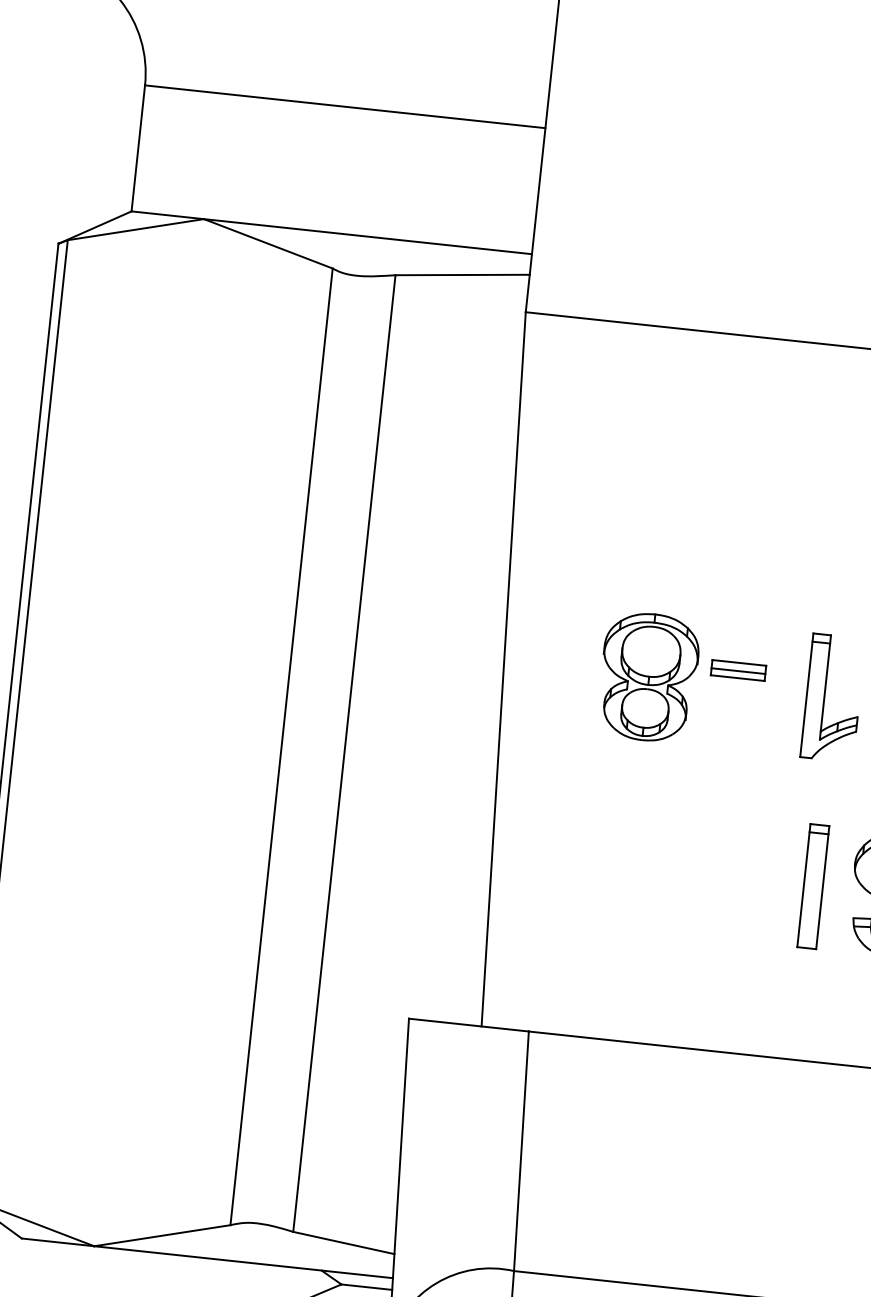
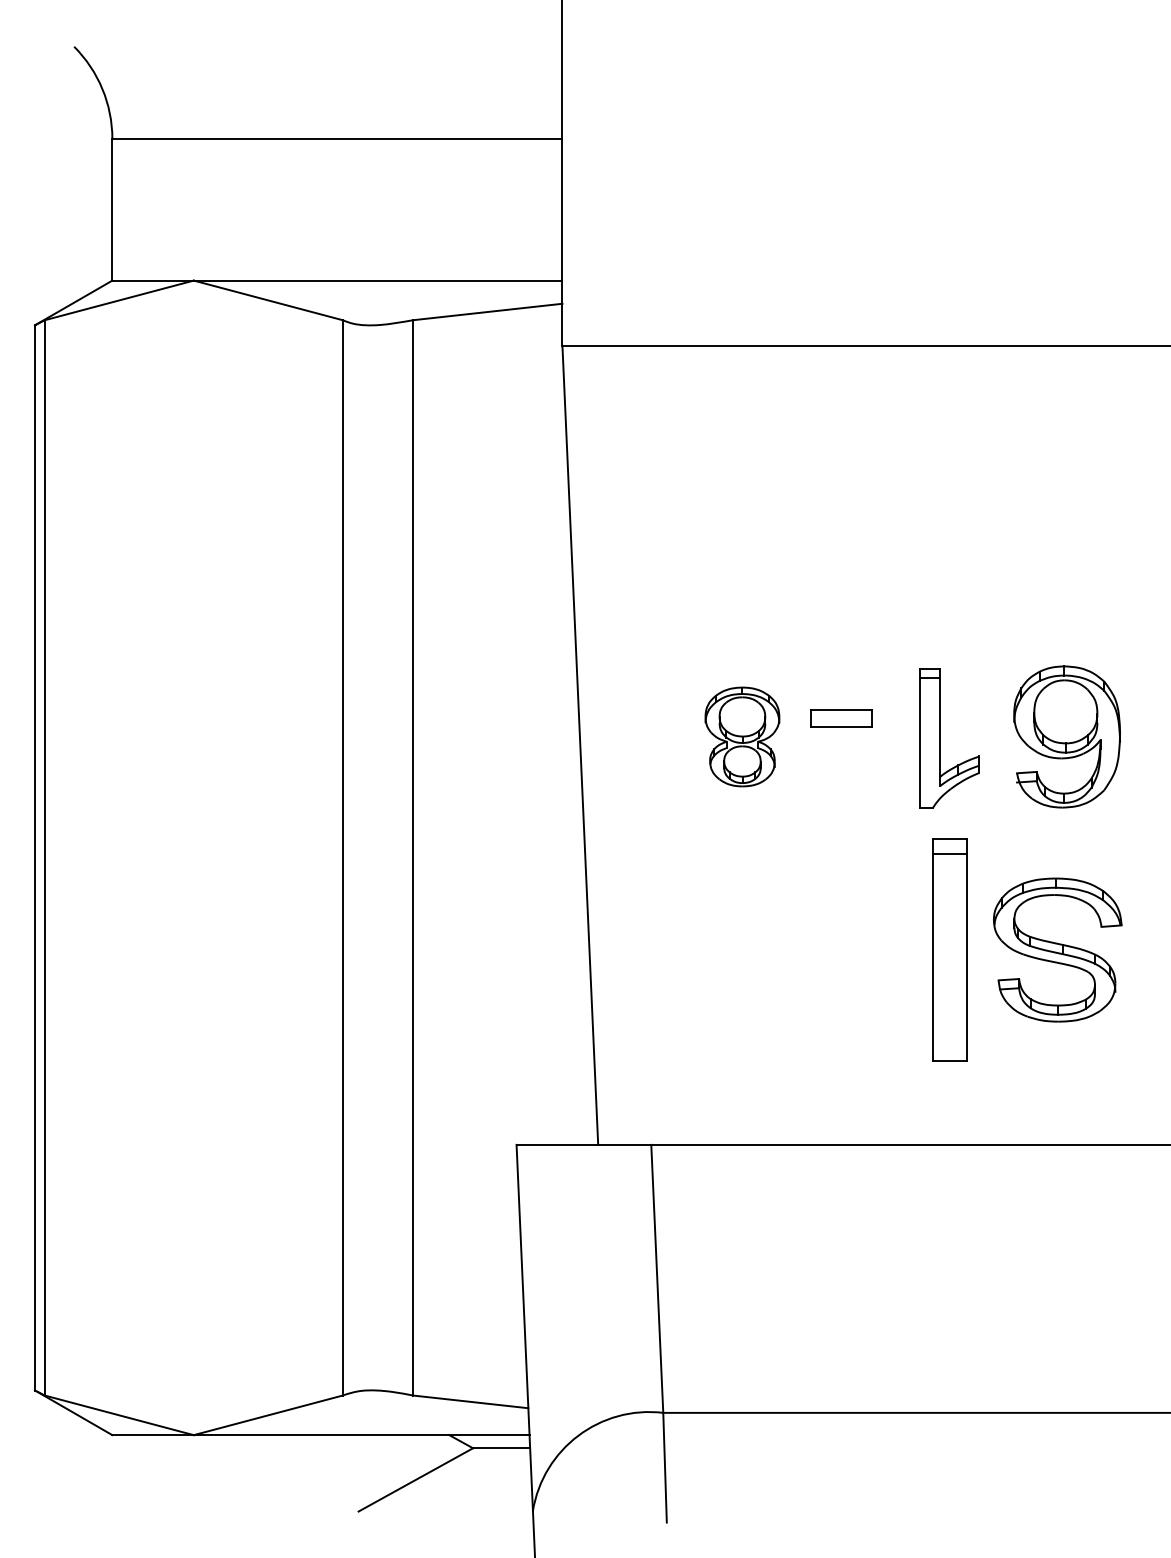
line: (738, 671) -> (841, 719), removed
part: (648, 676) -> (742, 736), size x0.7
part: (813, 886) -> (950, 949), size x1.6

